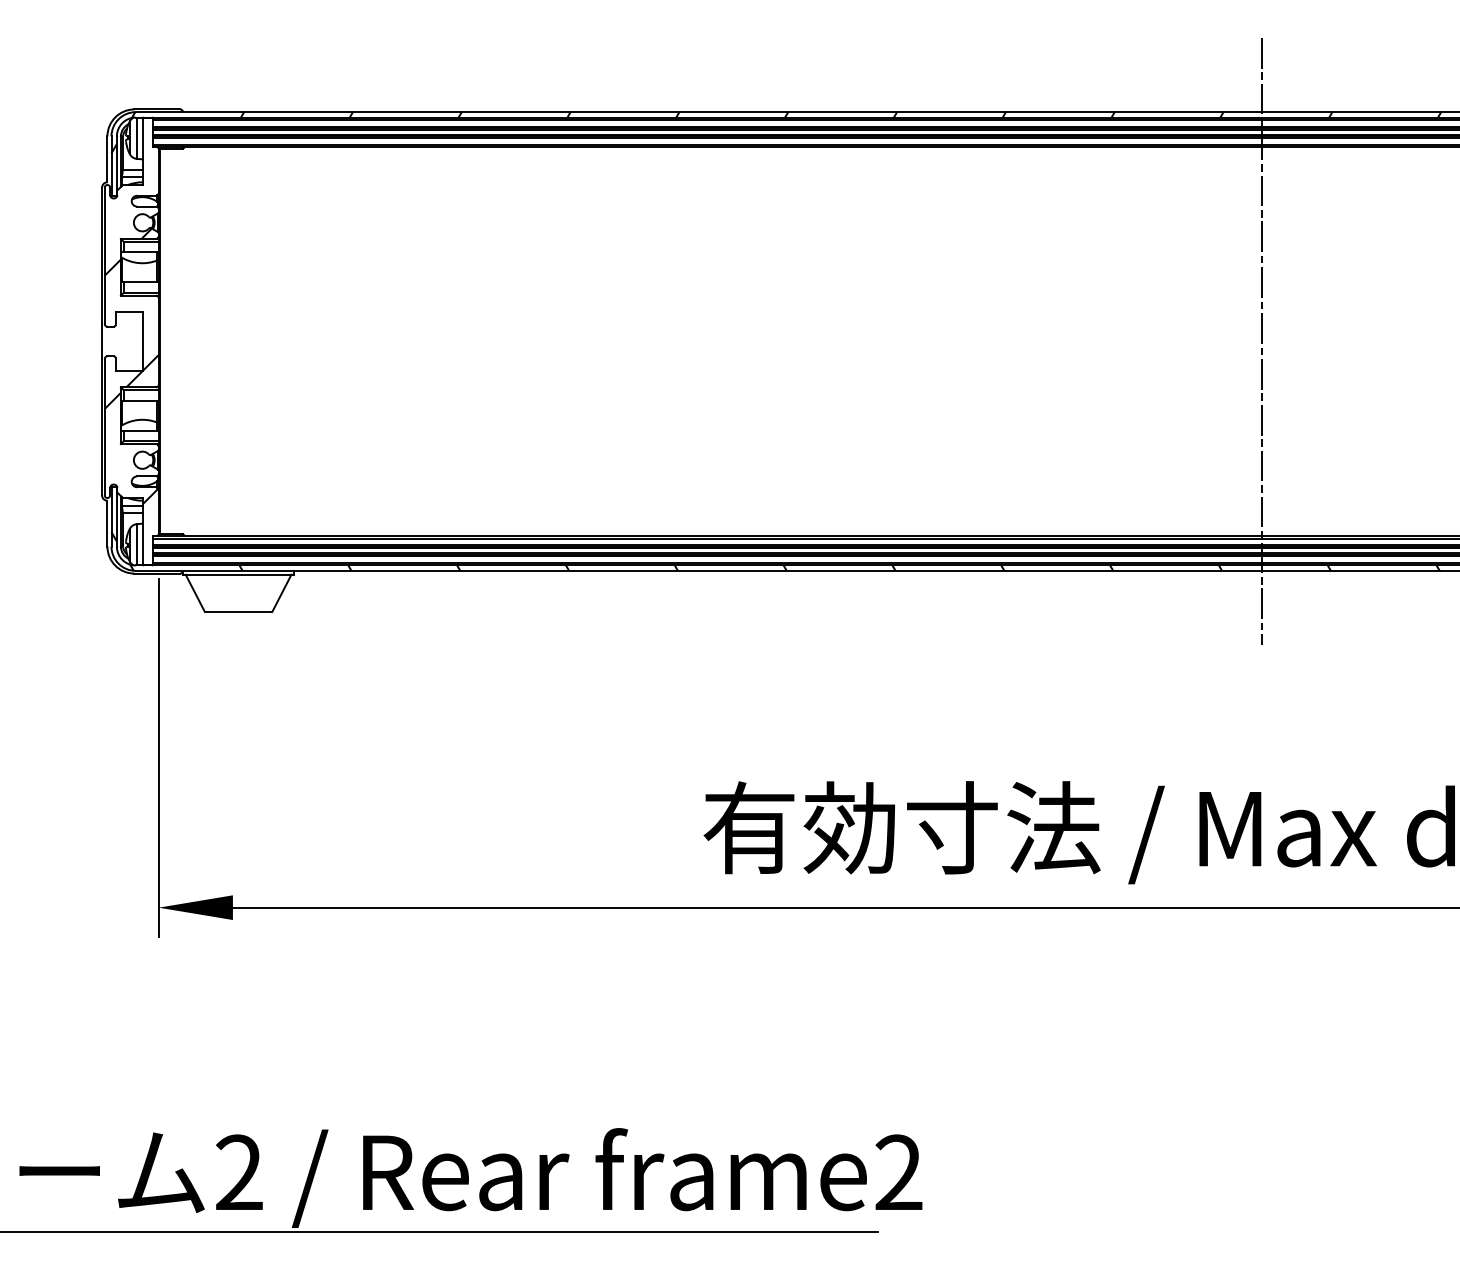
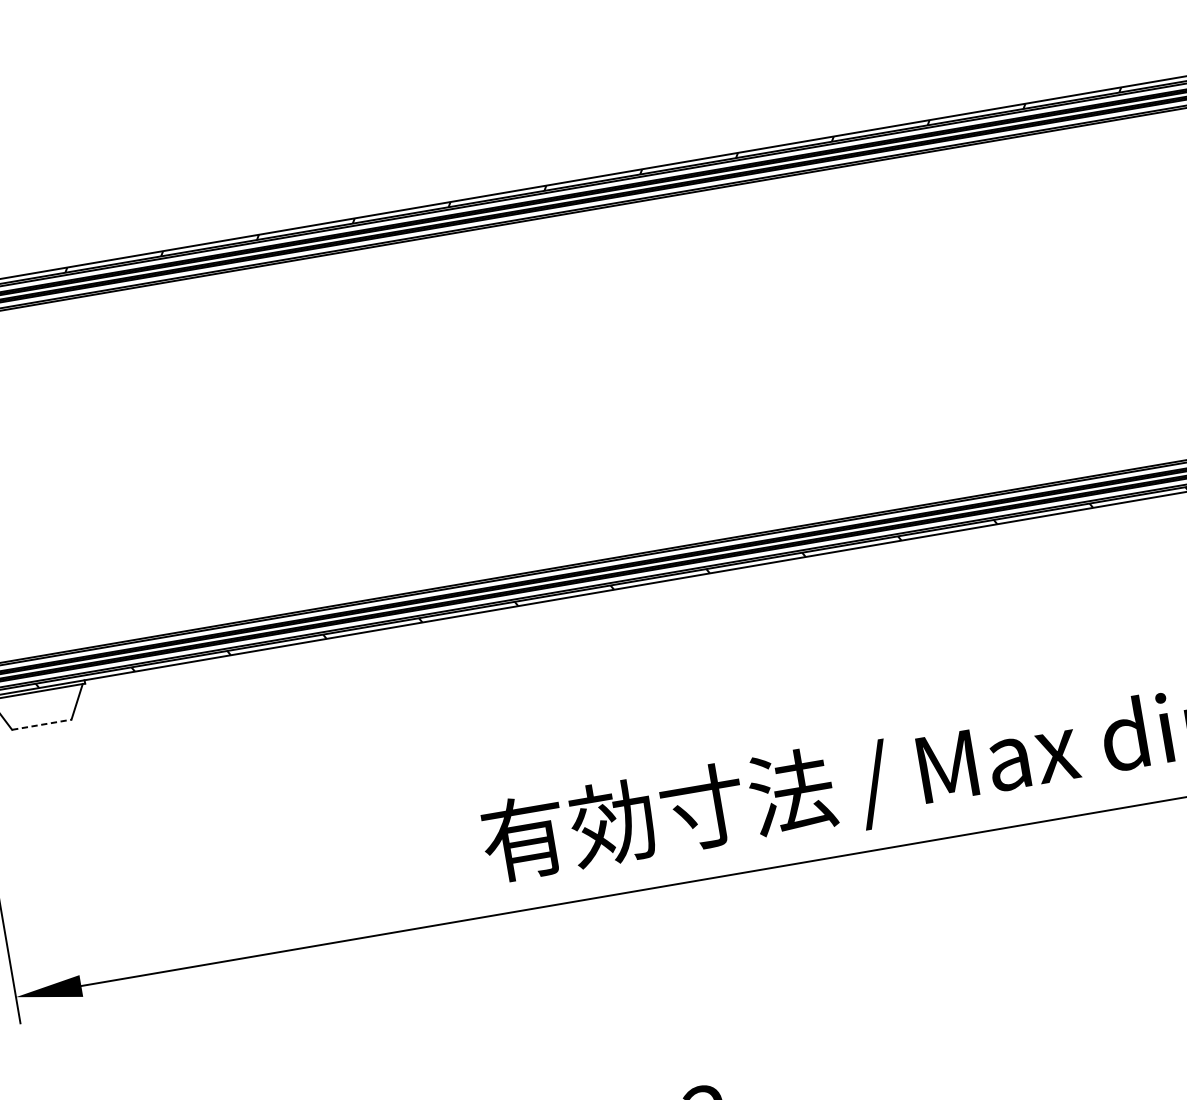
line: (1262, 341) -> (902, 332), removed
line: (238, 611) -> (41, 724), solid -> dashed

